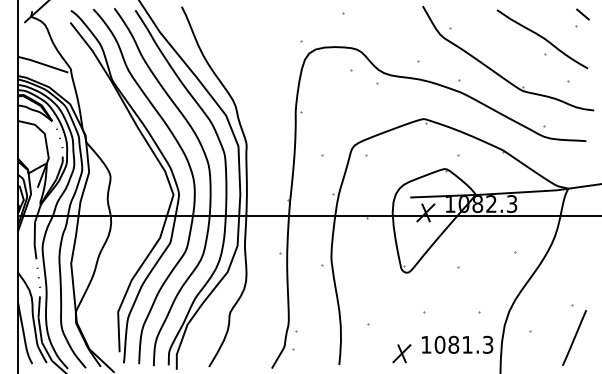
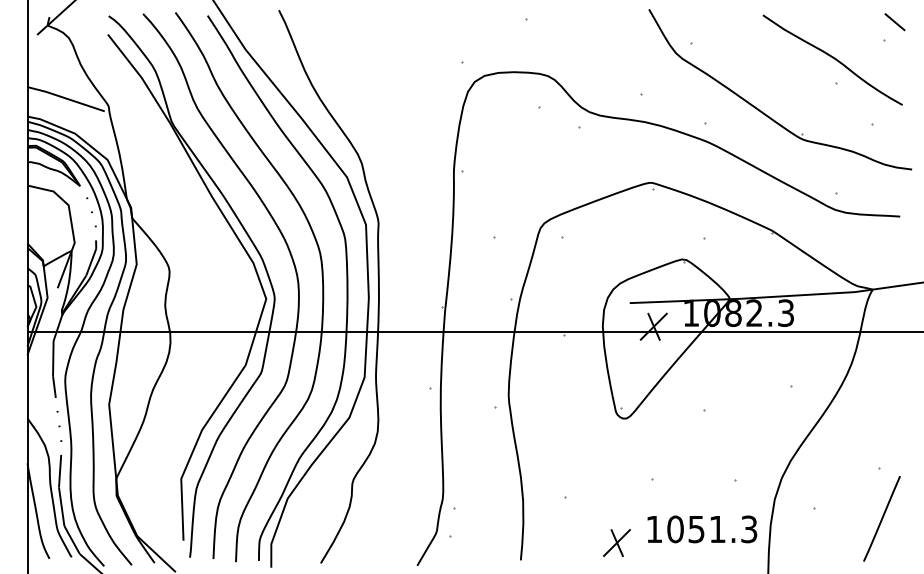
text: (453, 344) -> (696, 528), 1081.3 -> 1051.3

